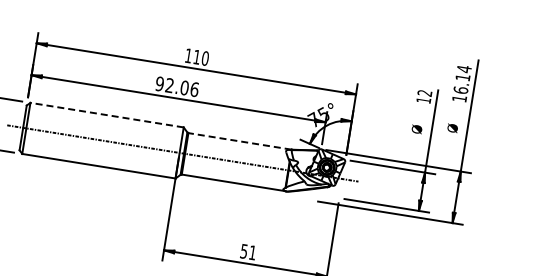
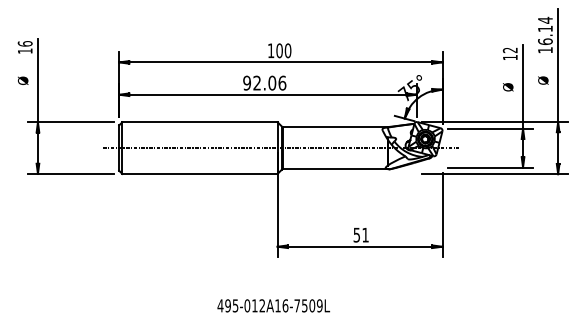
text: (196, 56) -> (279, 50), 110 -> 100
line: (106, 115) -> (199, 122), dashed -> solid
line: (239, 141) -> (334, 127), dashed -> solid

